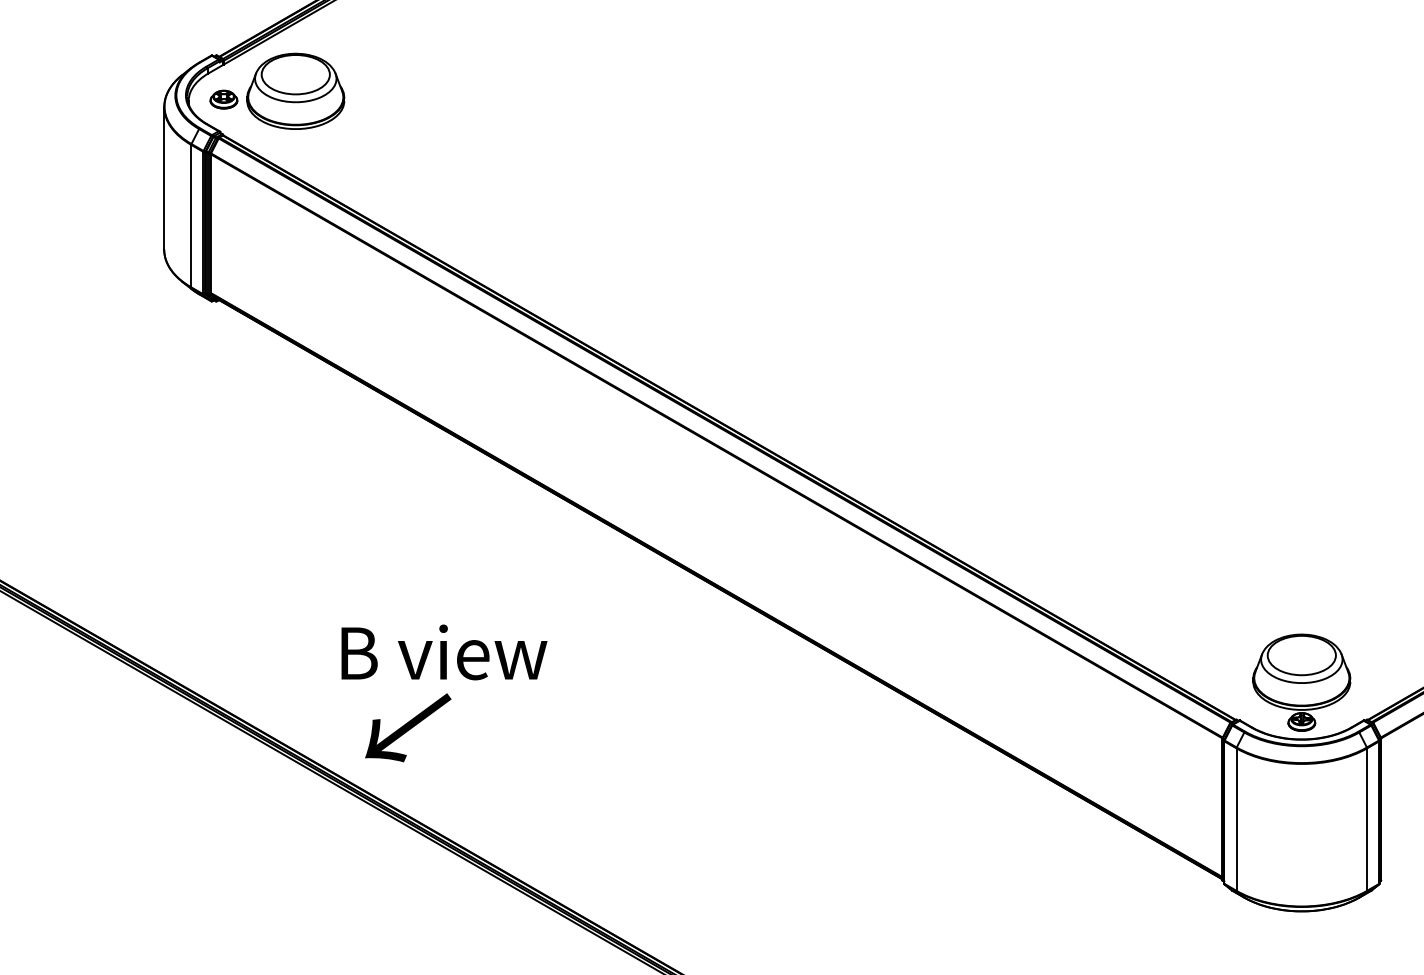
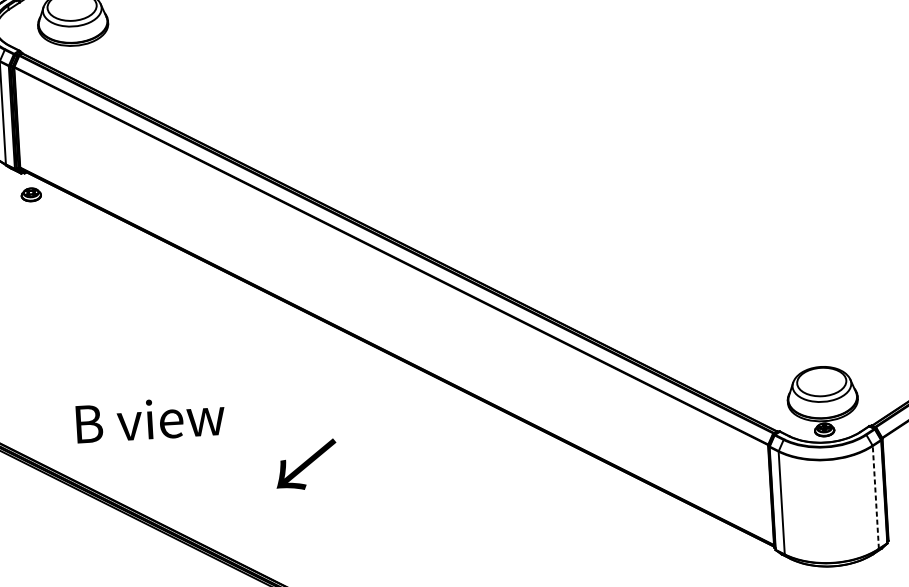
part: (223, 99) -> (31, 194), moved
text: (444, 652) -> (150, 419), moved
text: (408, 727) -> (306, 464), moved
line: (1367, 819) -> (876, 497), solid -> dashed

